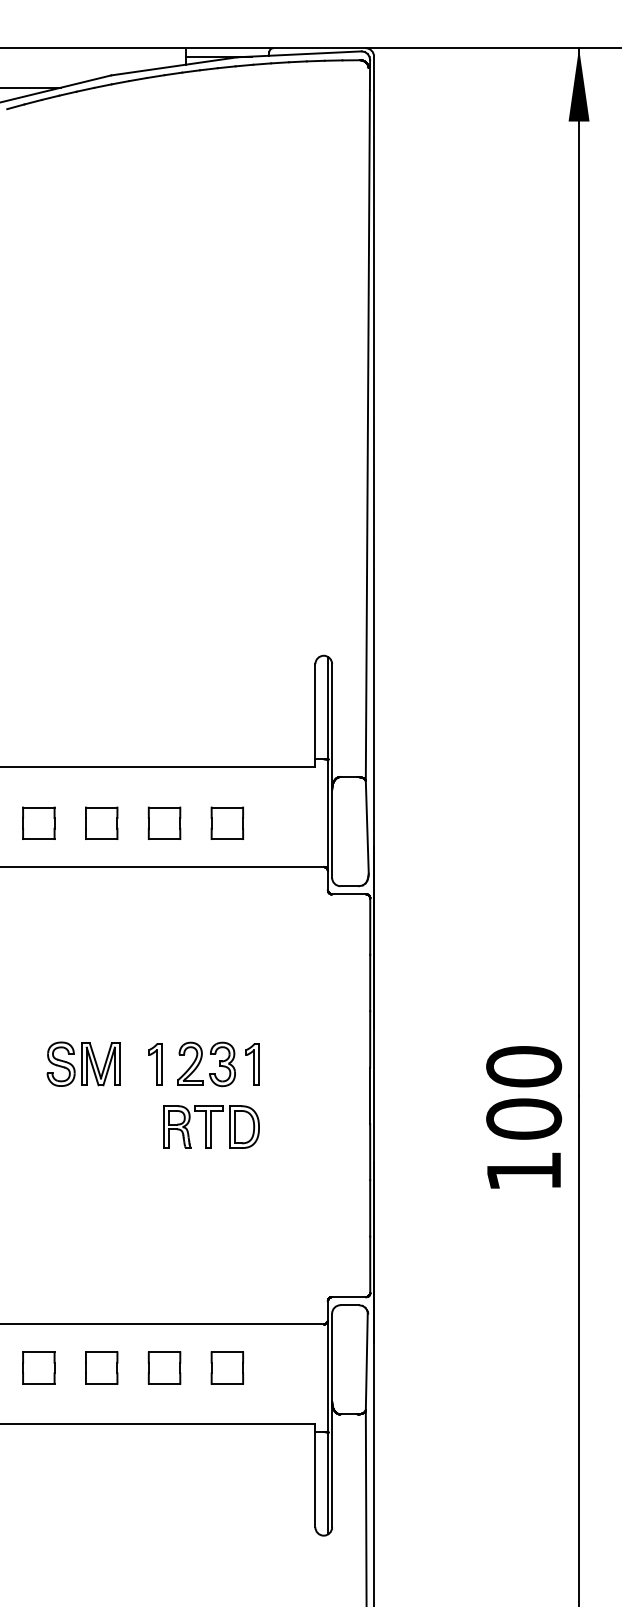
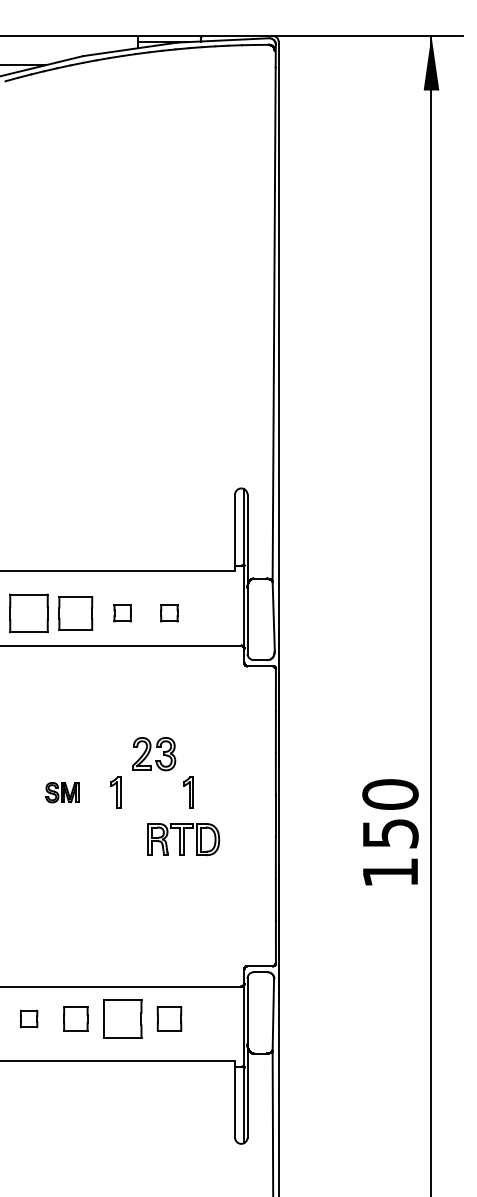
part: (38, 822) -> (28, 612), size x1.6
part: (101, 822) -> (75, 612), size x1.4
part: (164, 822) -> (122, 612), size x0.7
part: (226, 822) -> (168, 612), size x0.7
part: (83, 1063) -> (62, 792), size x0.6
part: (206, 1064) -> (153, 754), moved
text: (524, 1118) -> (390, 833), 100 -> 150
part: (211, 1126) -> (183, 839), moved
part: (38, 1367) -> (28, 1018), size x0.7
part: (164, 1367) -> (122, 1018), size x1.6

